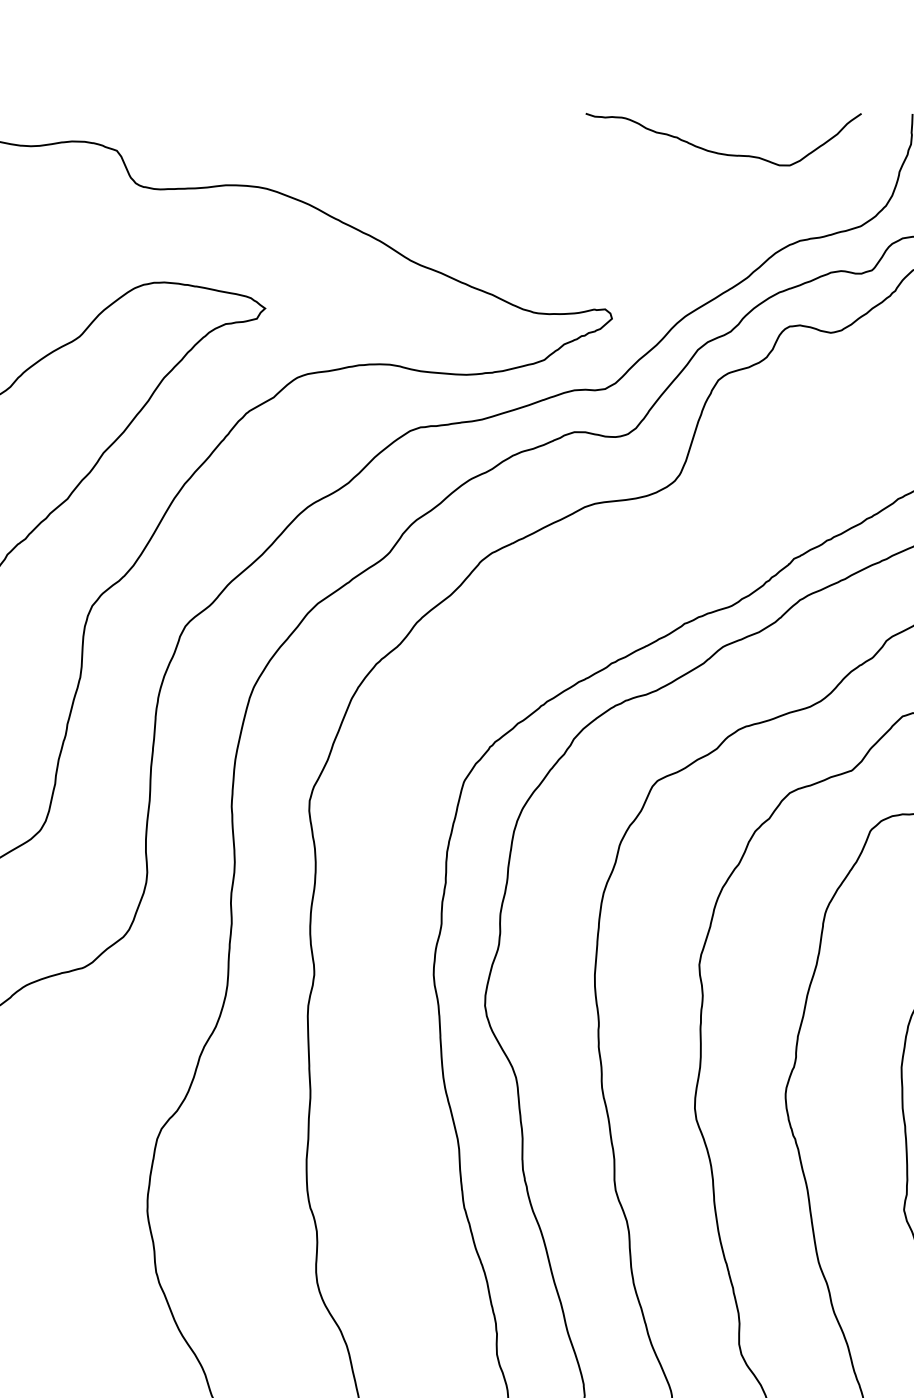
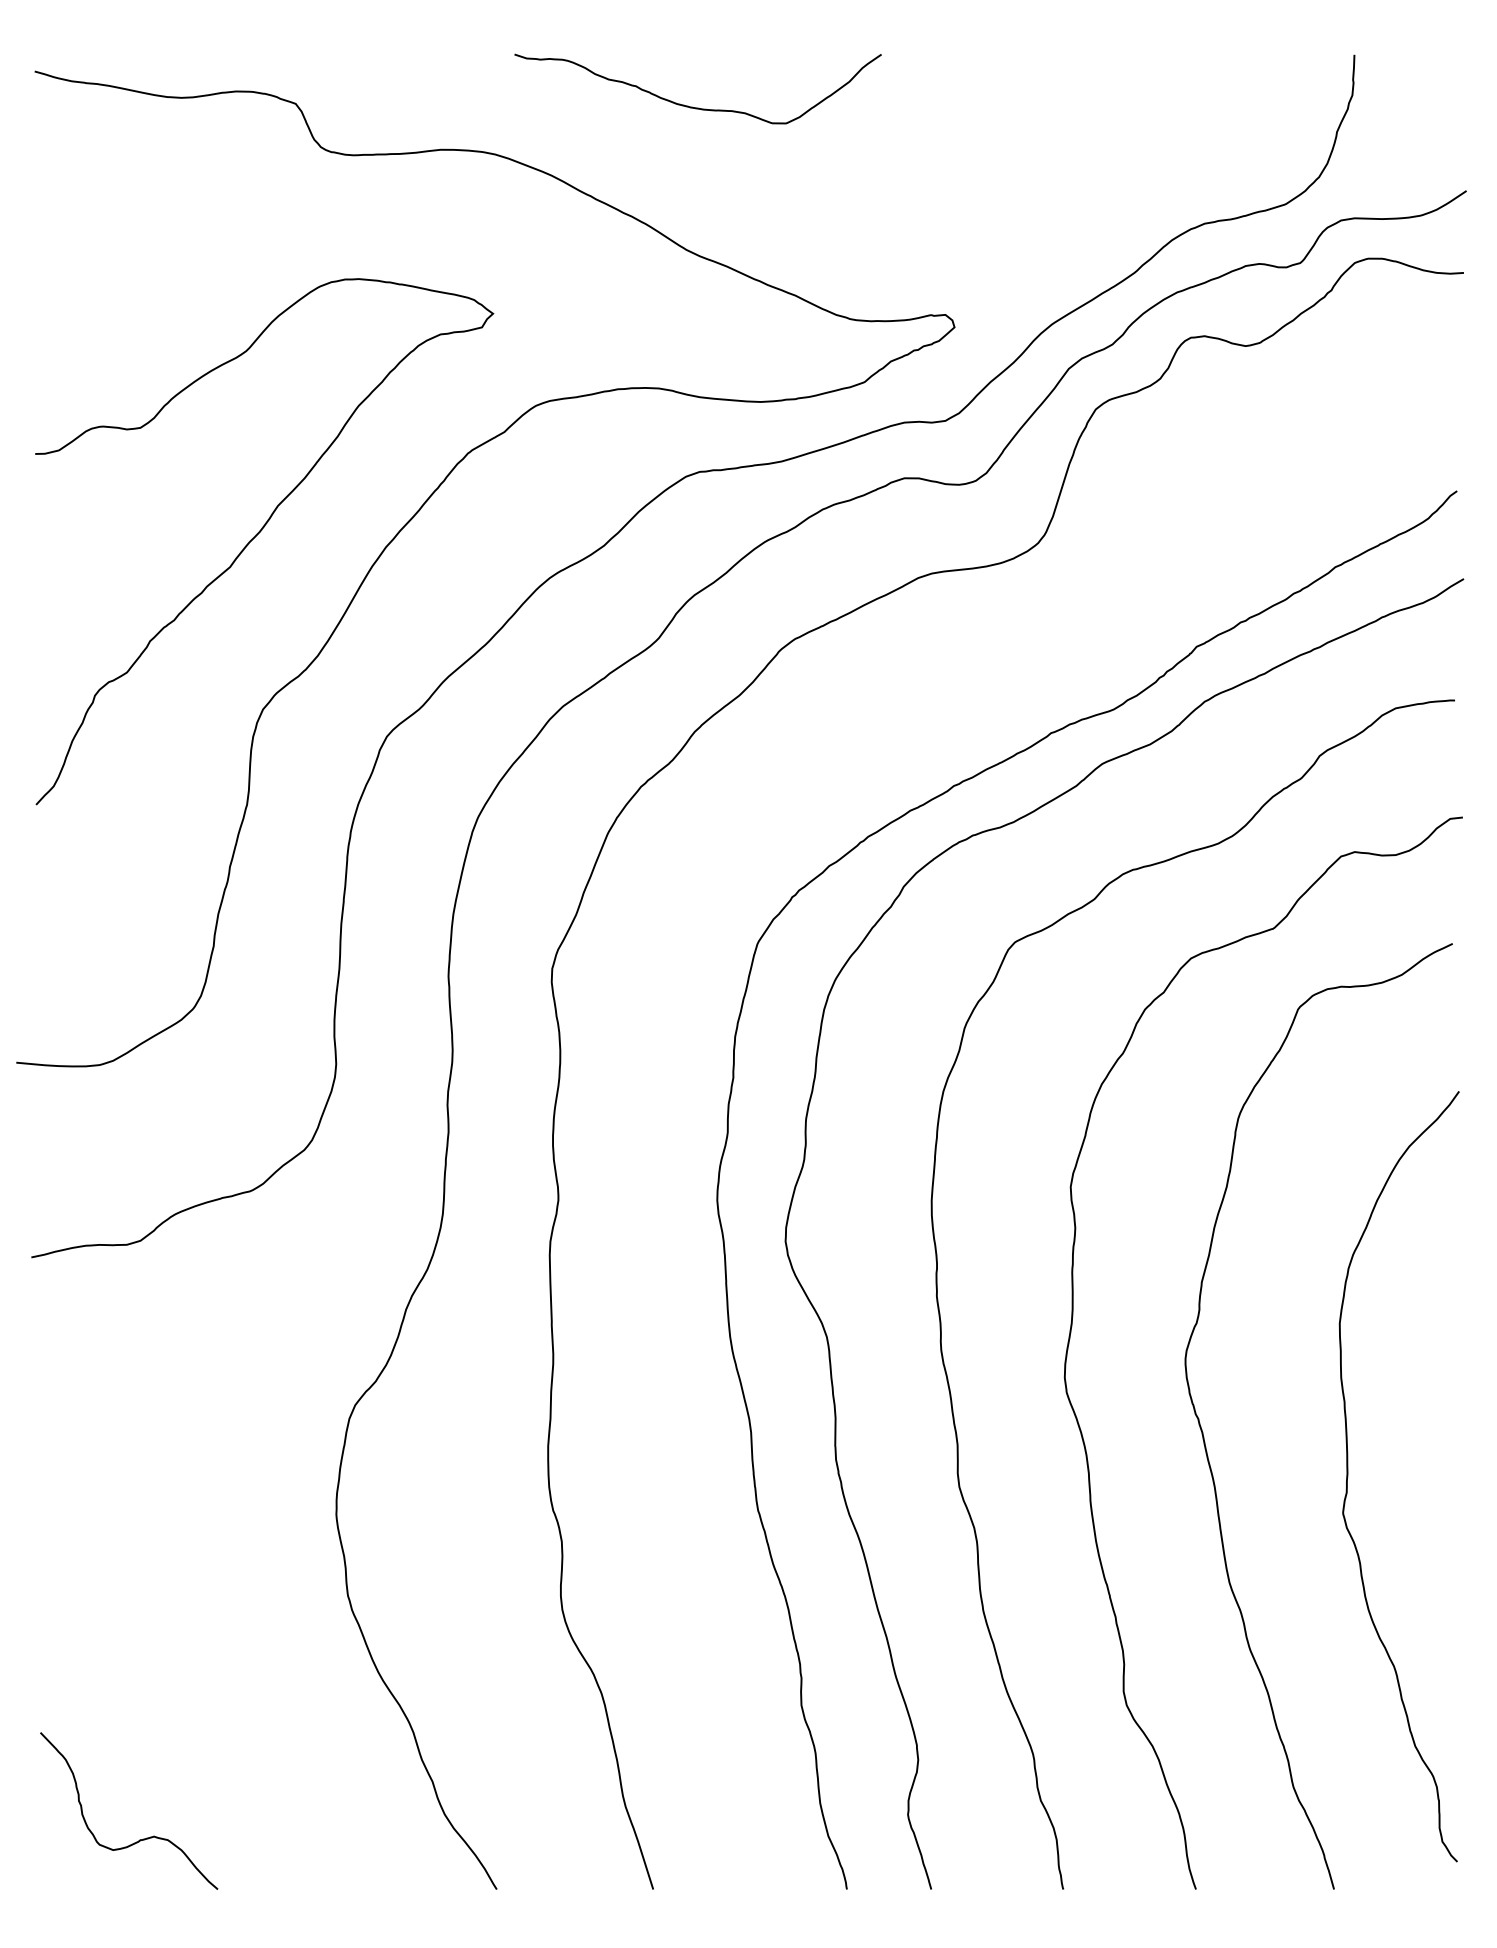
curve: (719, 152) -> (692, 106), moved

